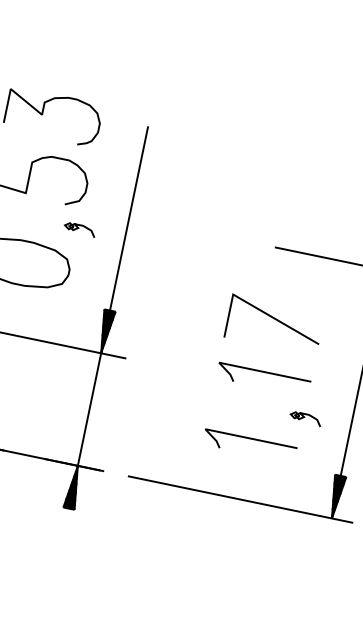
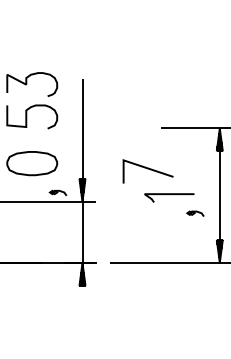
part: (78, 228) -> (57, 192), moved
line: (273, 320) -> (147, 169), moved
line: (251, 439) -> (169, 230), removed

